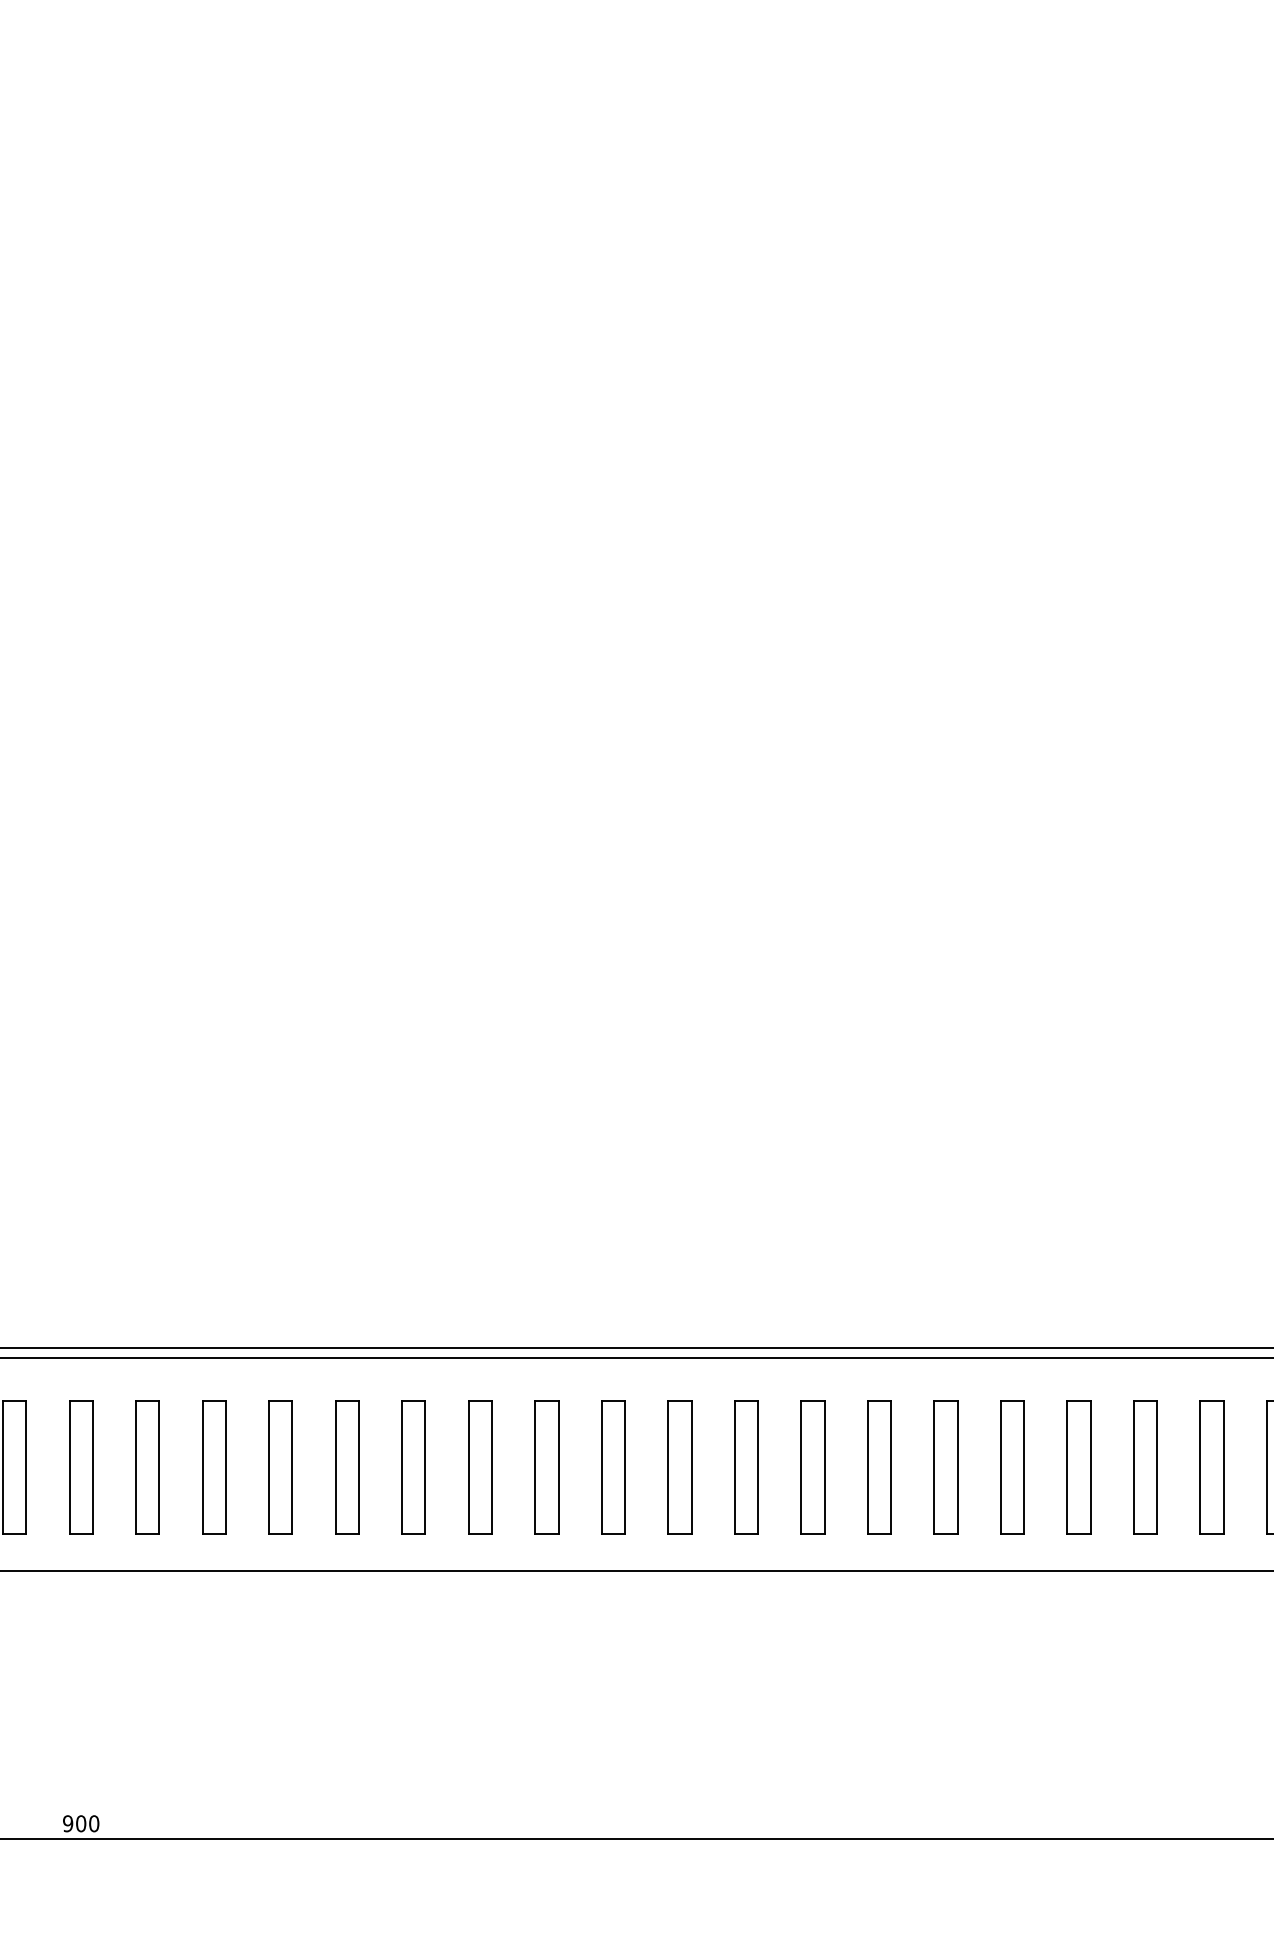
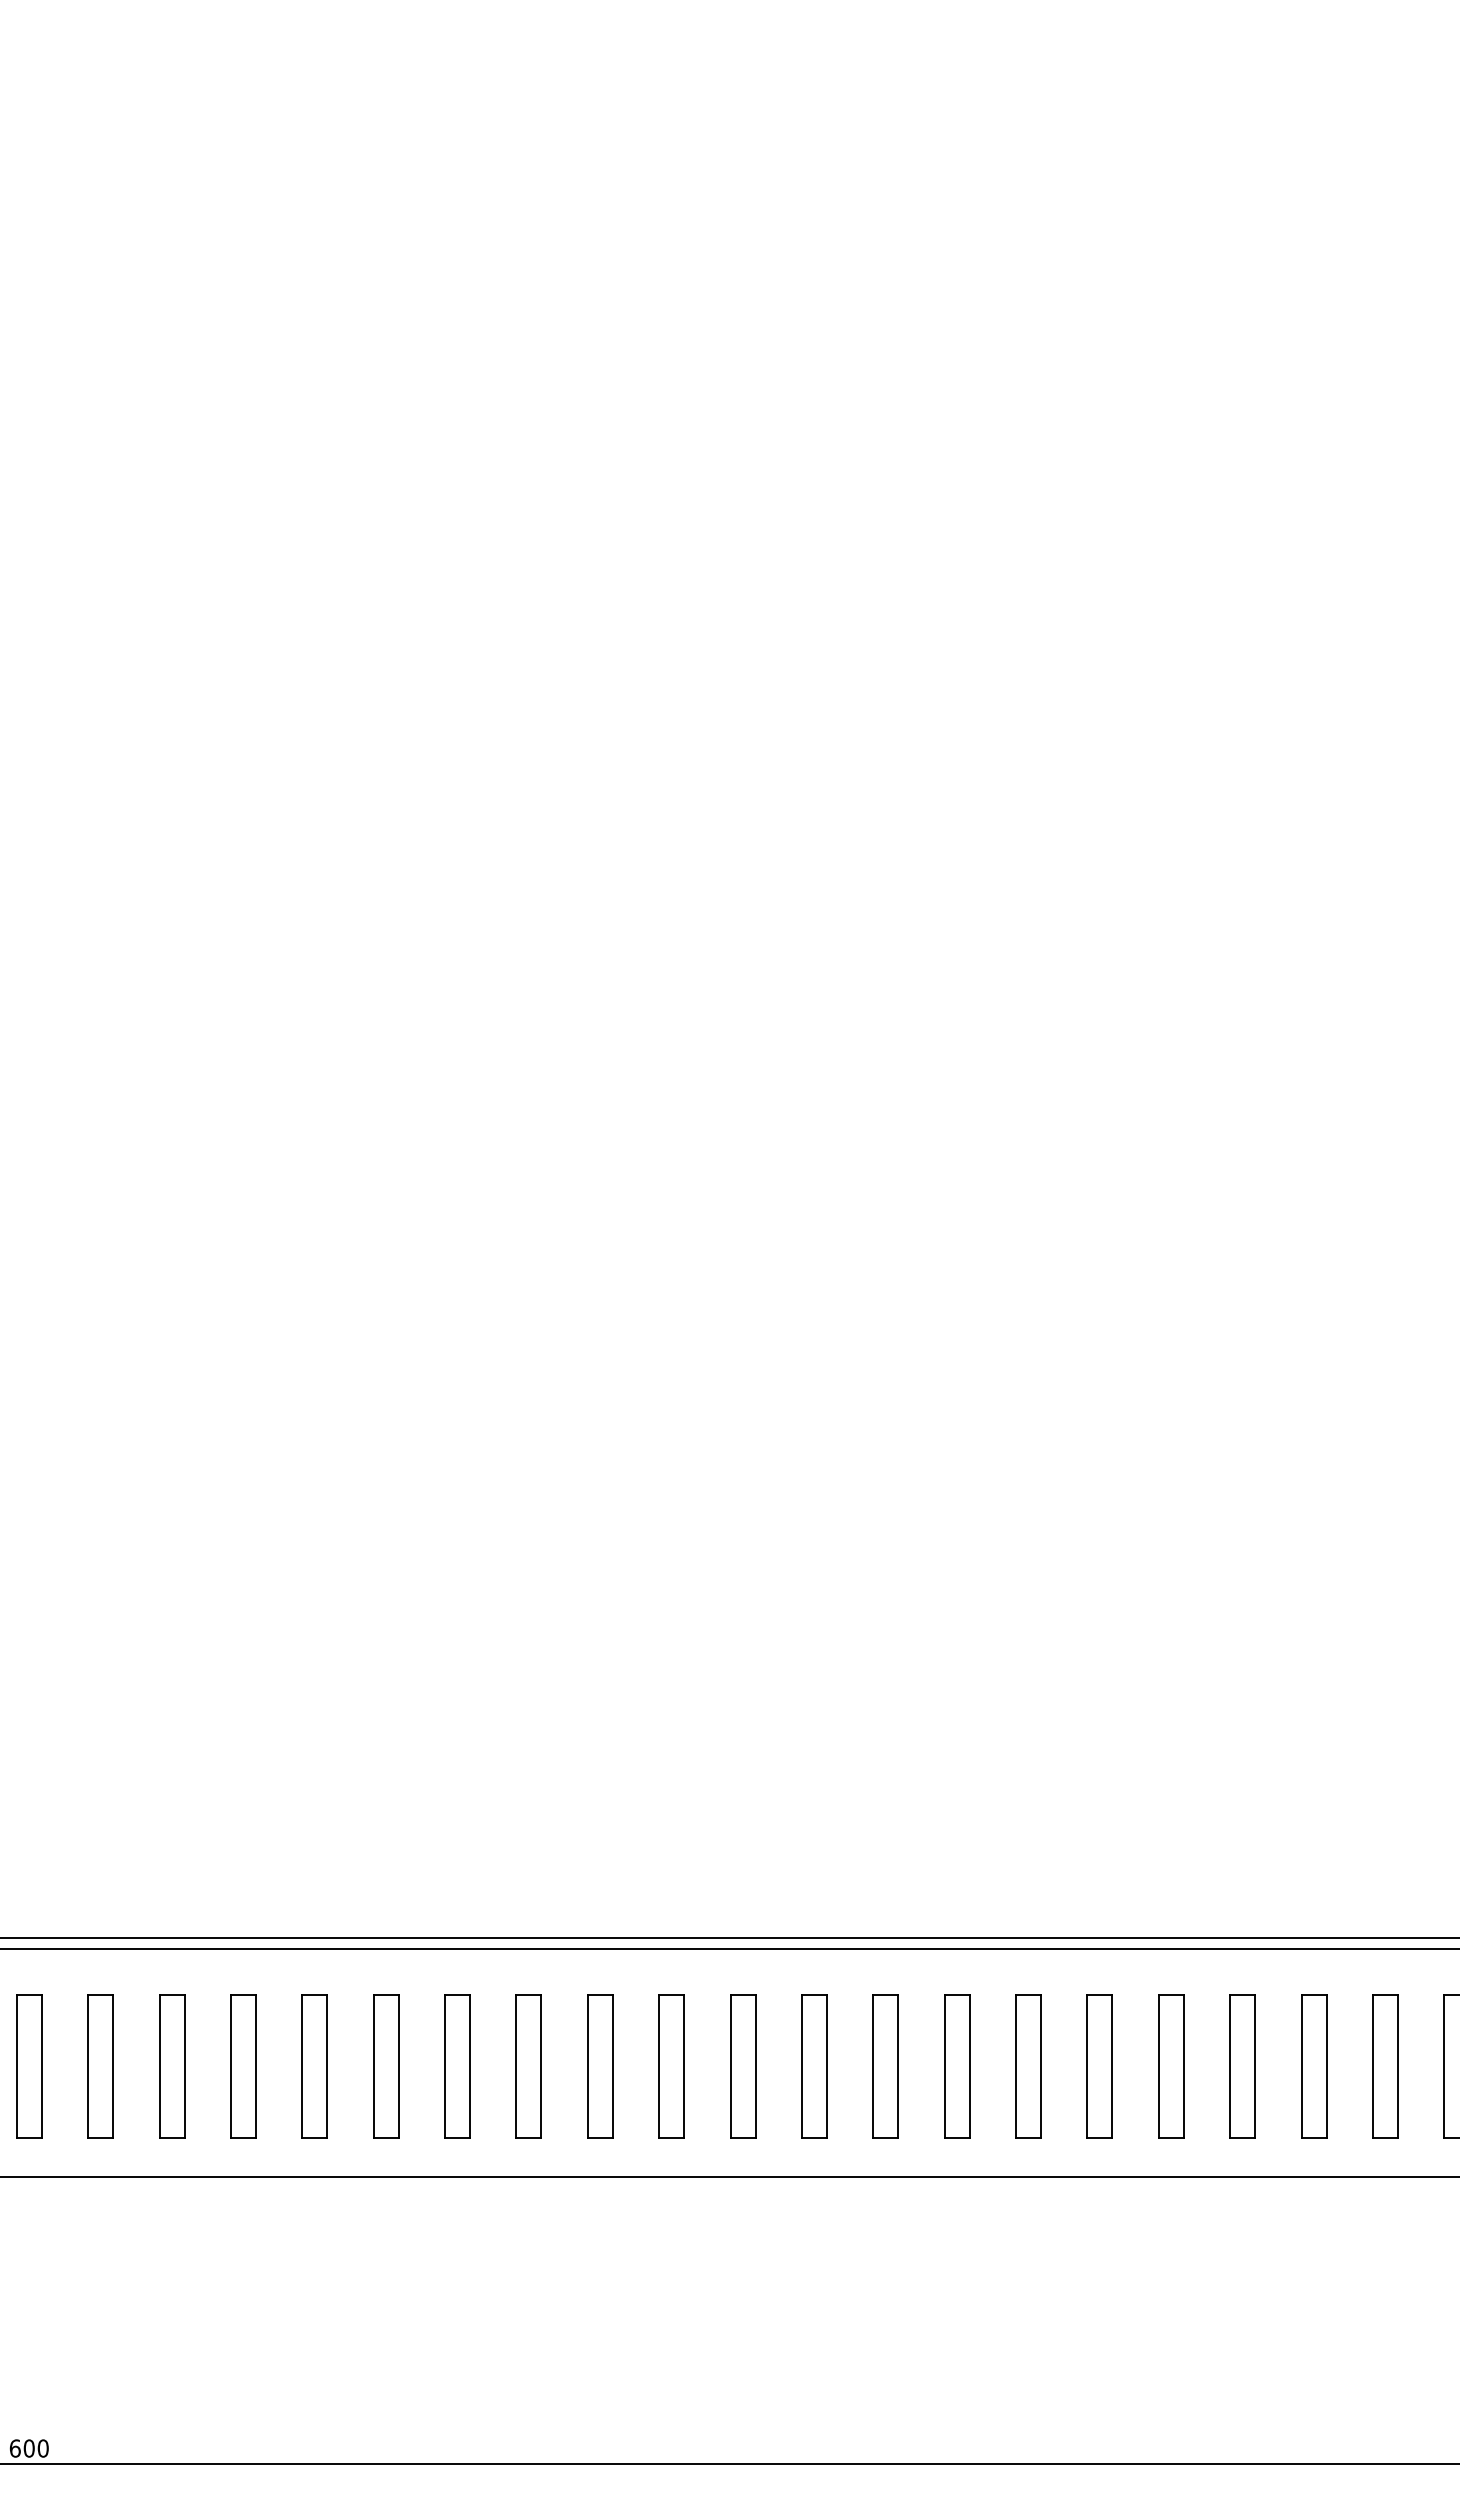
text: (67, 1823) -> (14, 2448), 900 -> 600

